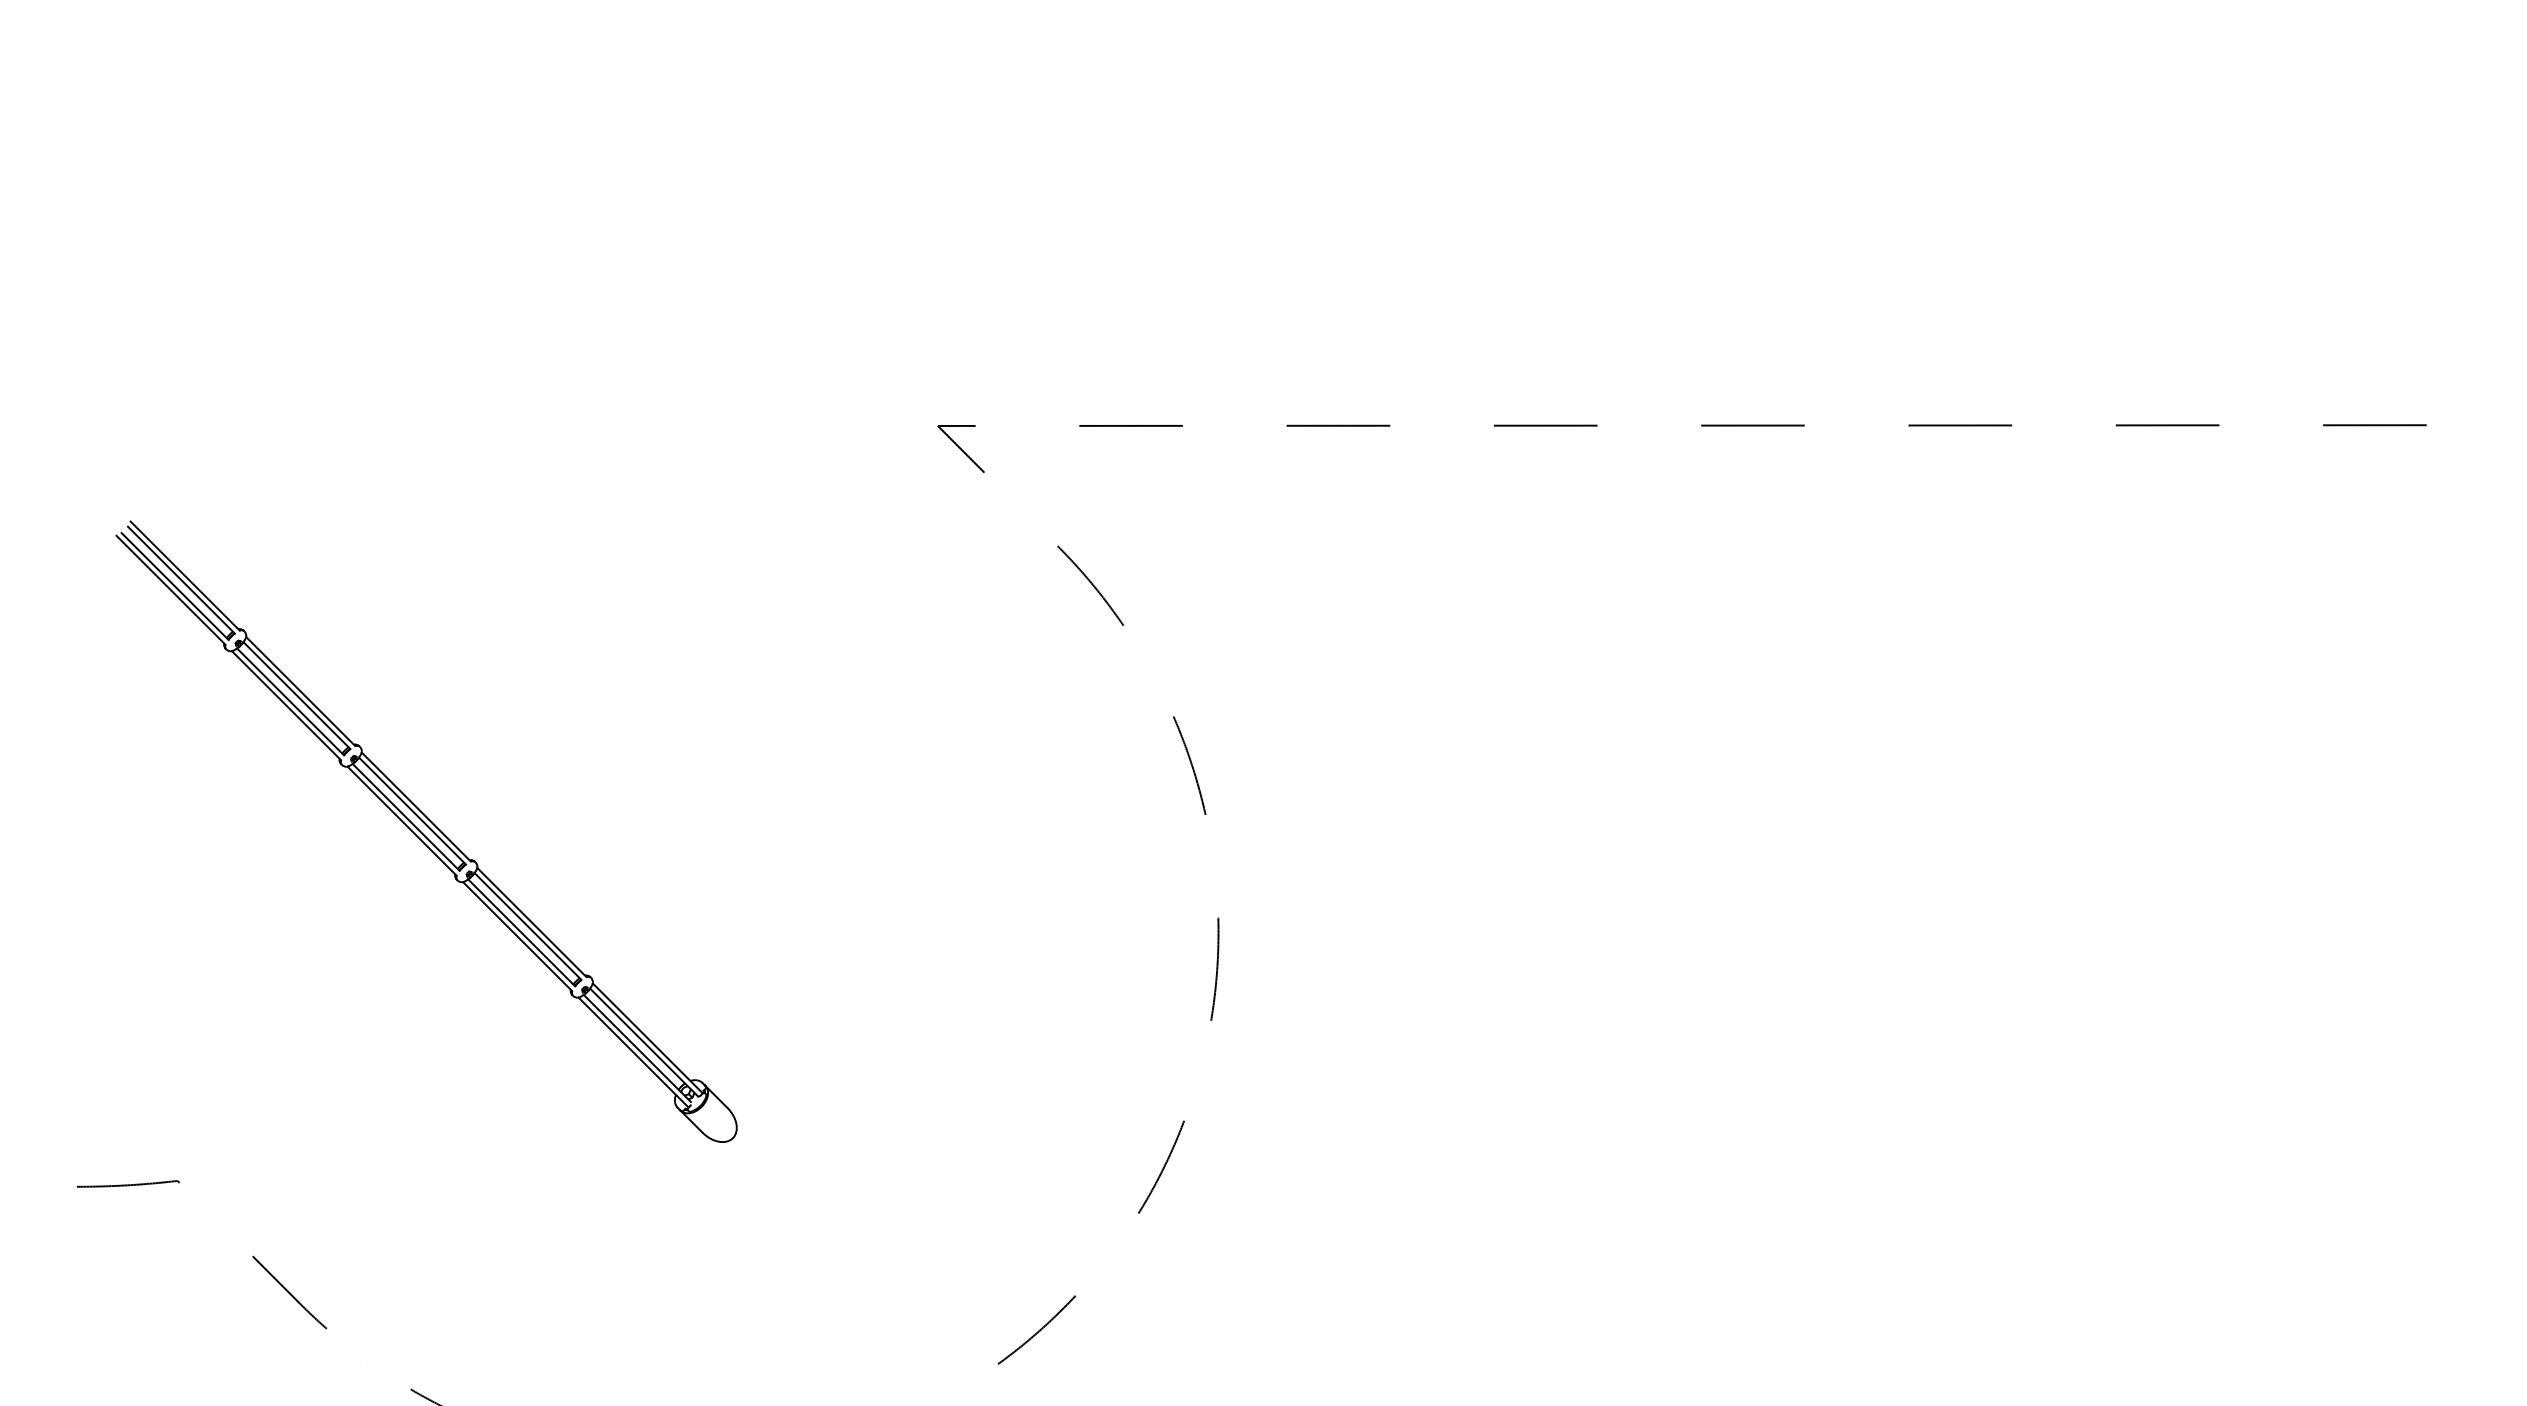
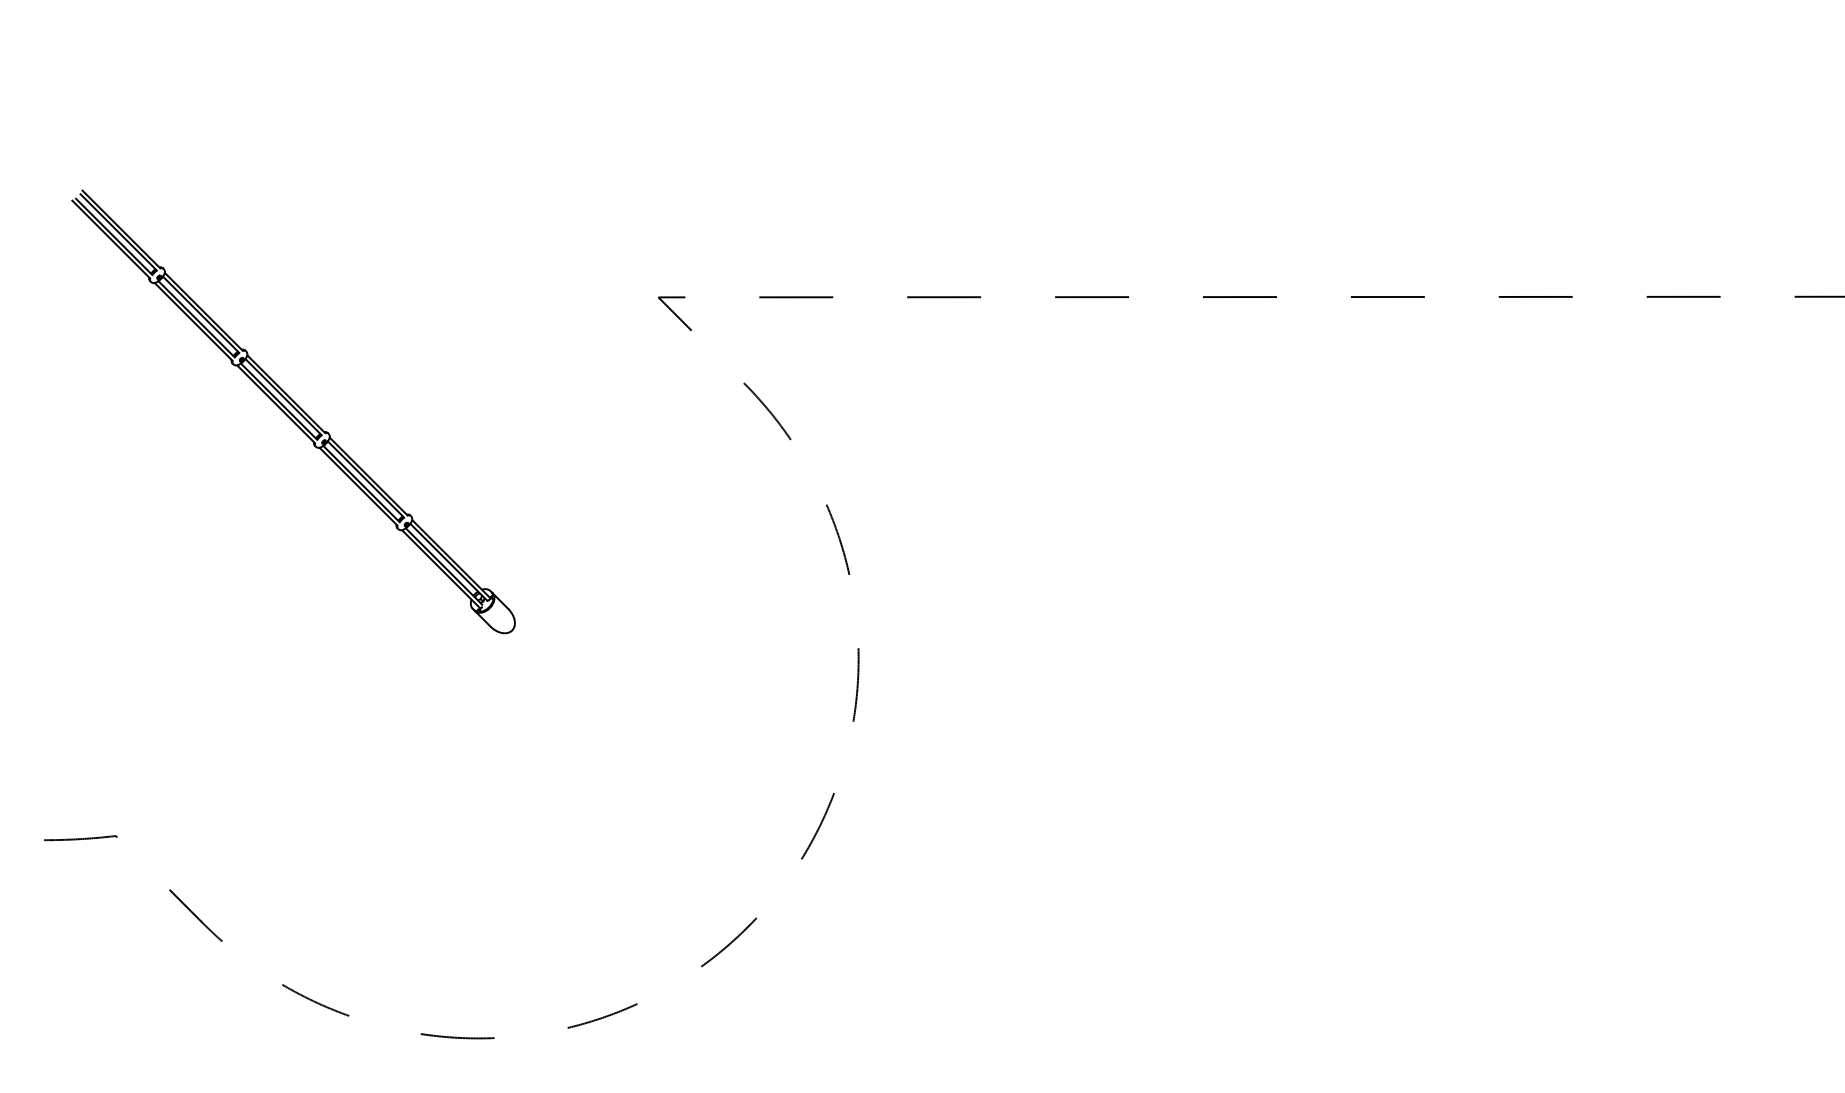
part: (426, 831) -> (293, 411), moved

